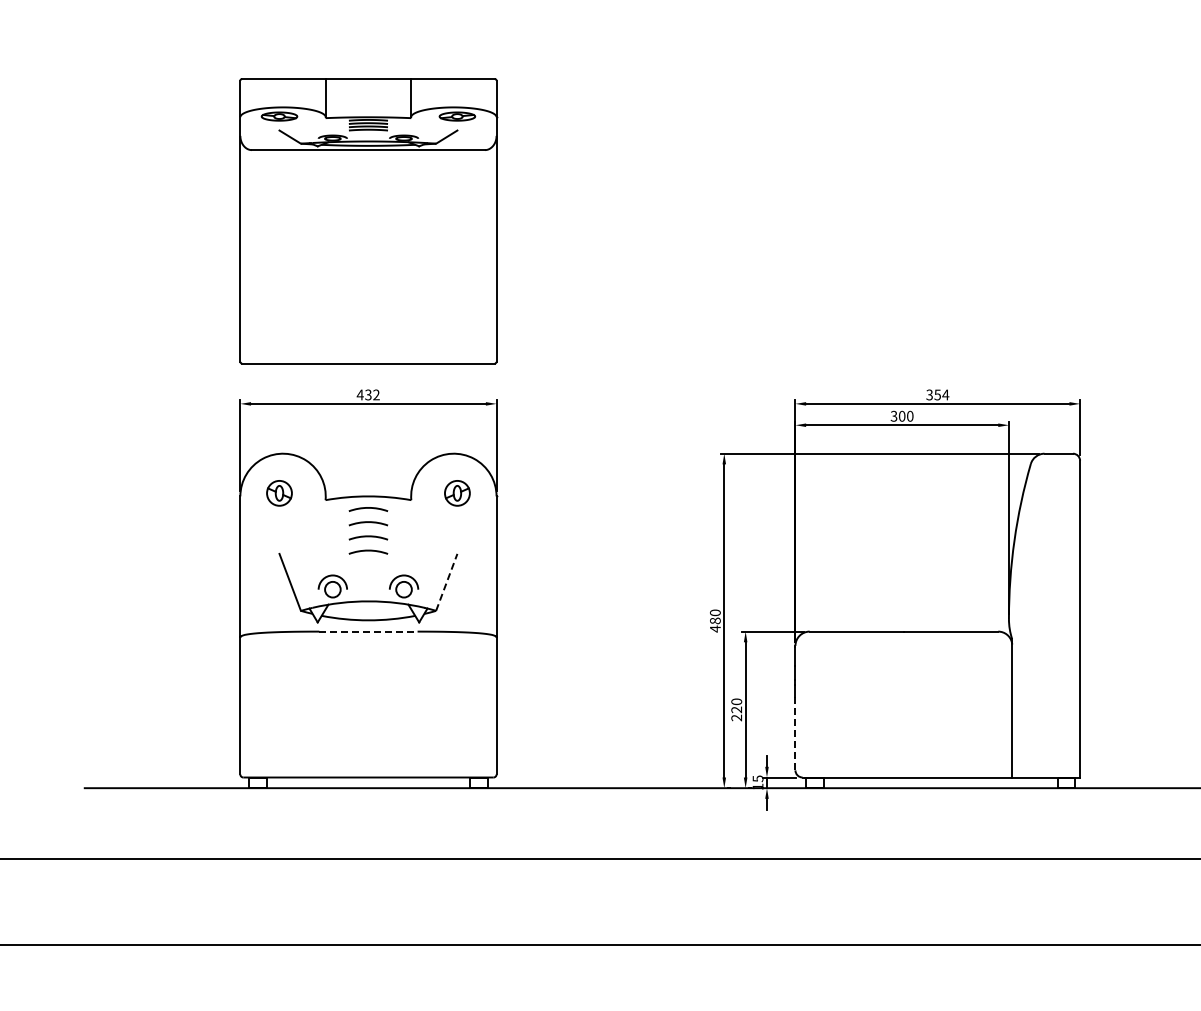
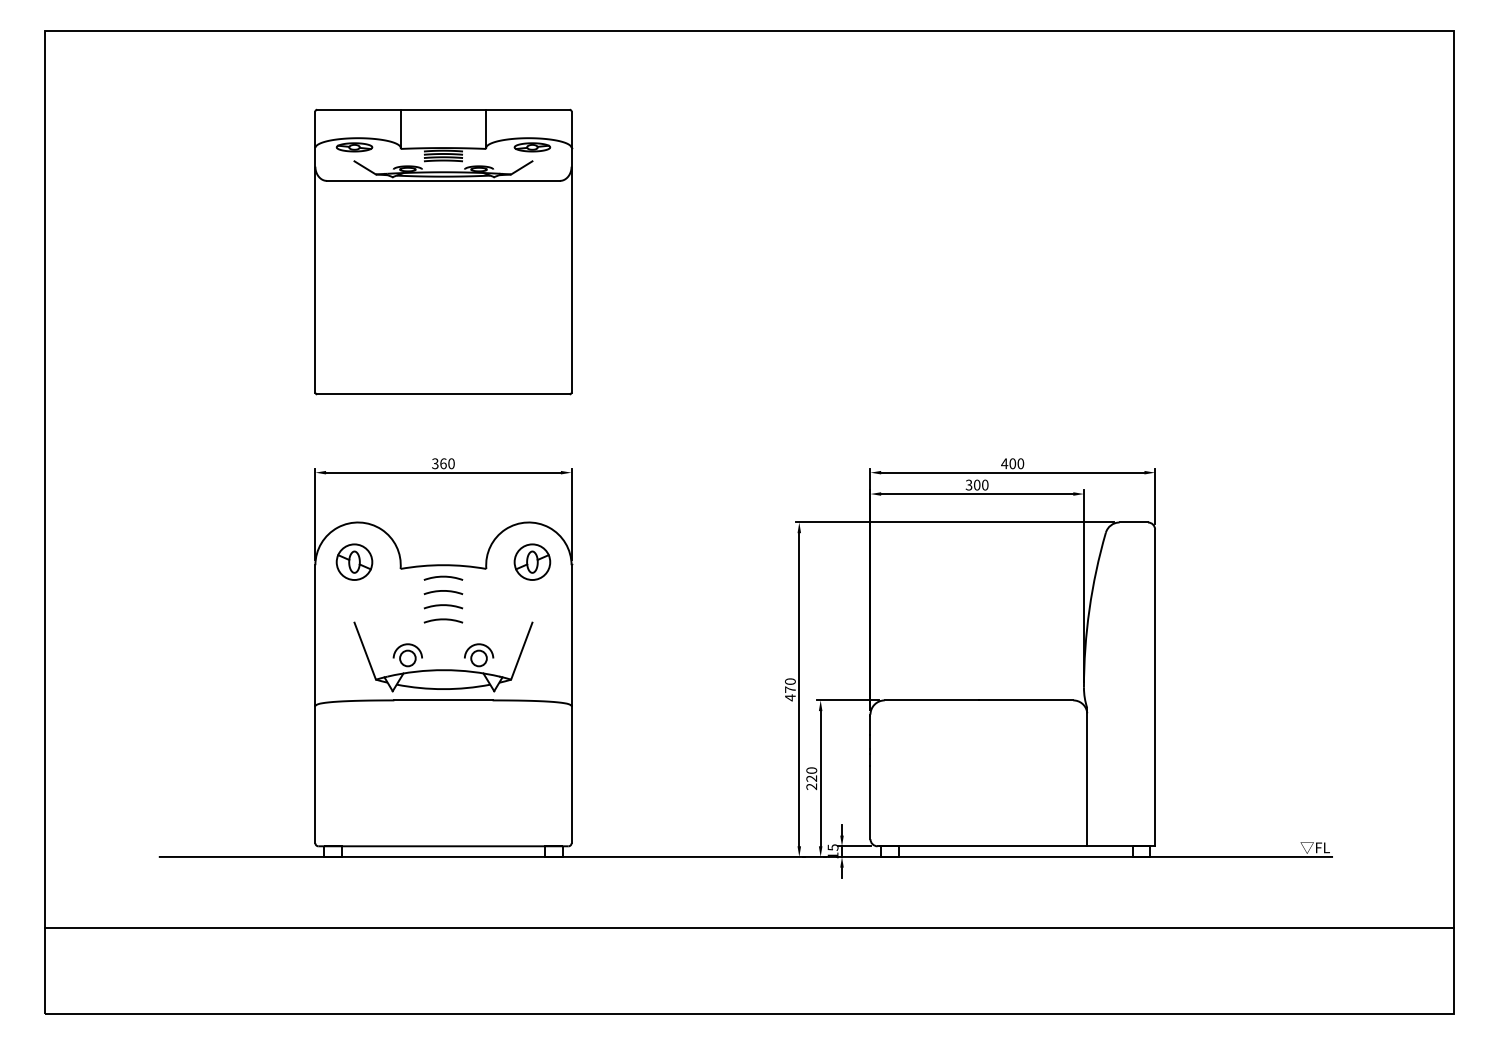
part: (368, 220) -> (443, 251), moved
text: (367, 394) -> (442, 463), 432 -> 360
text: (937, 394) -> (1012, 463), 354 -> 400
part: (279, 492) -> (354, 561), size x1.43
part: (457, 492) -> (532, 561), size x1.43
line: (446, 581) -> (521, 650), dashed -> solid
text: (715, 620) -> (790, 689), 480 -> 470
line: (368, 631) -> (443, 700), dashed -> solid
line: (795, 732) -> (870, 801), dashed -> solid

